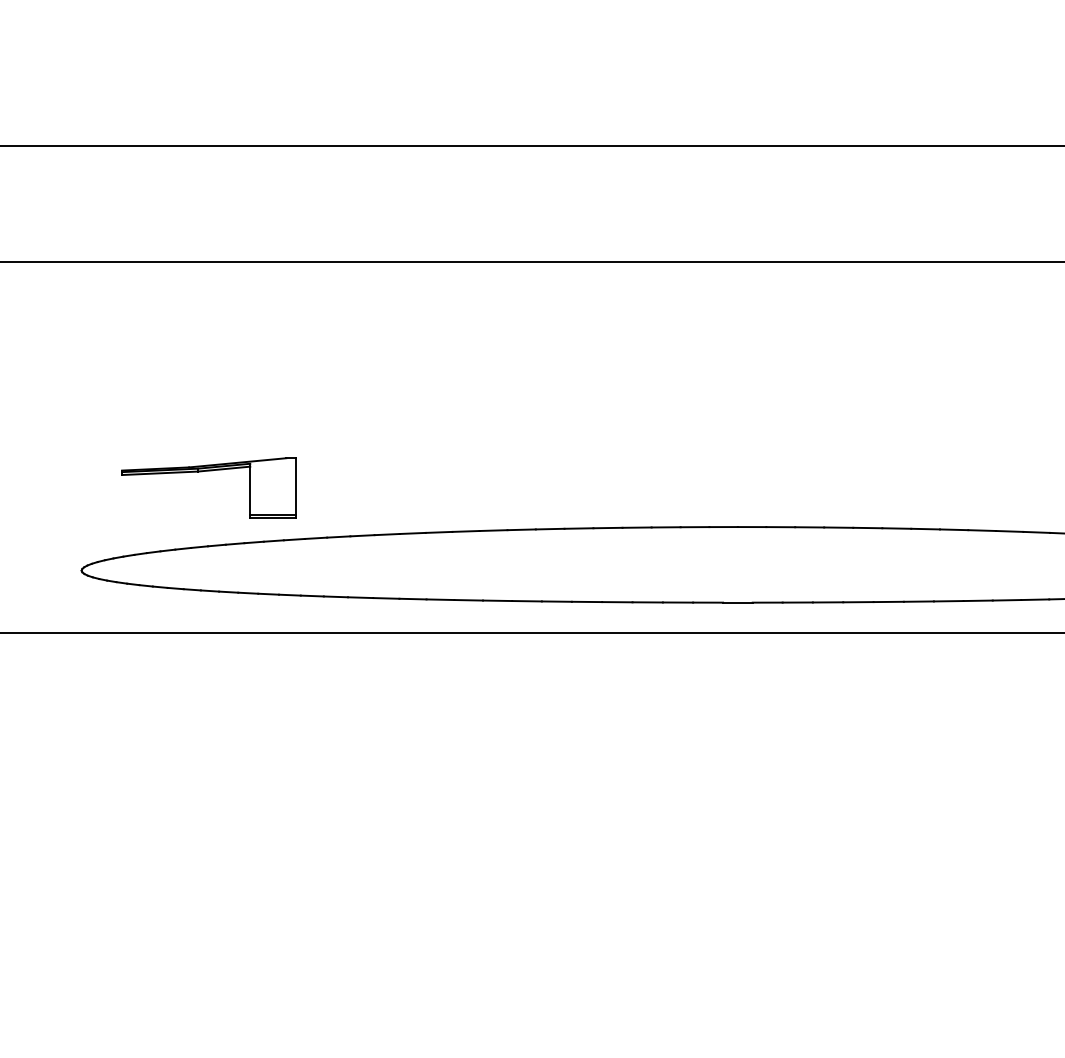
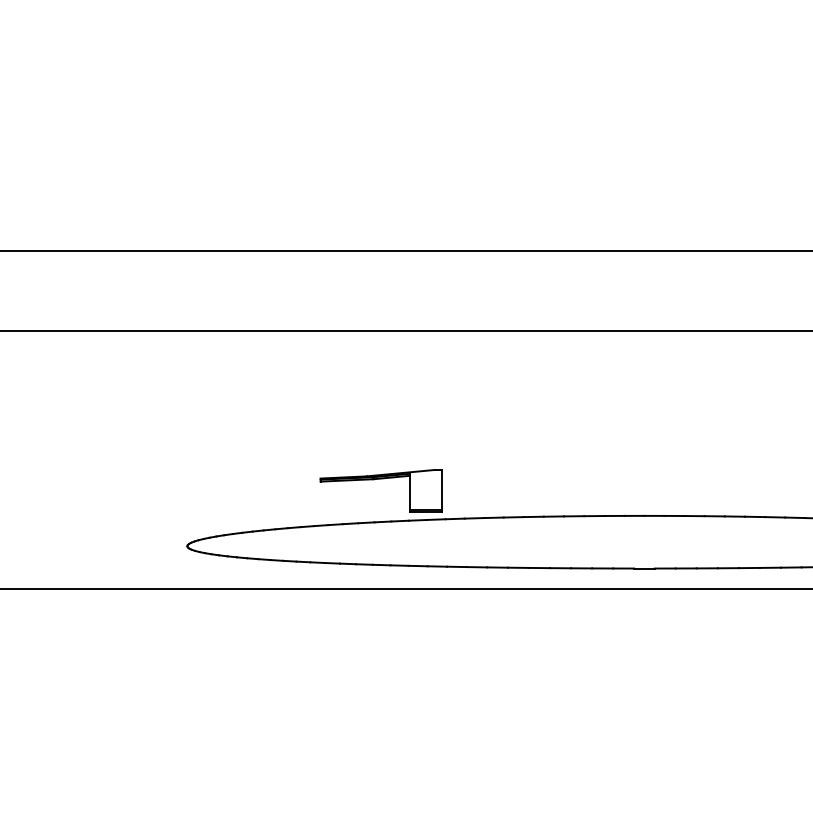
part: (208, 471) -> (380, 479), moved

